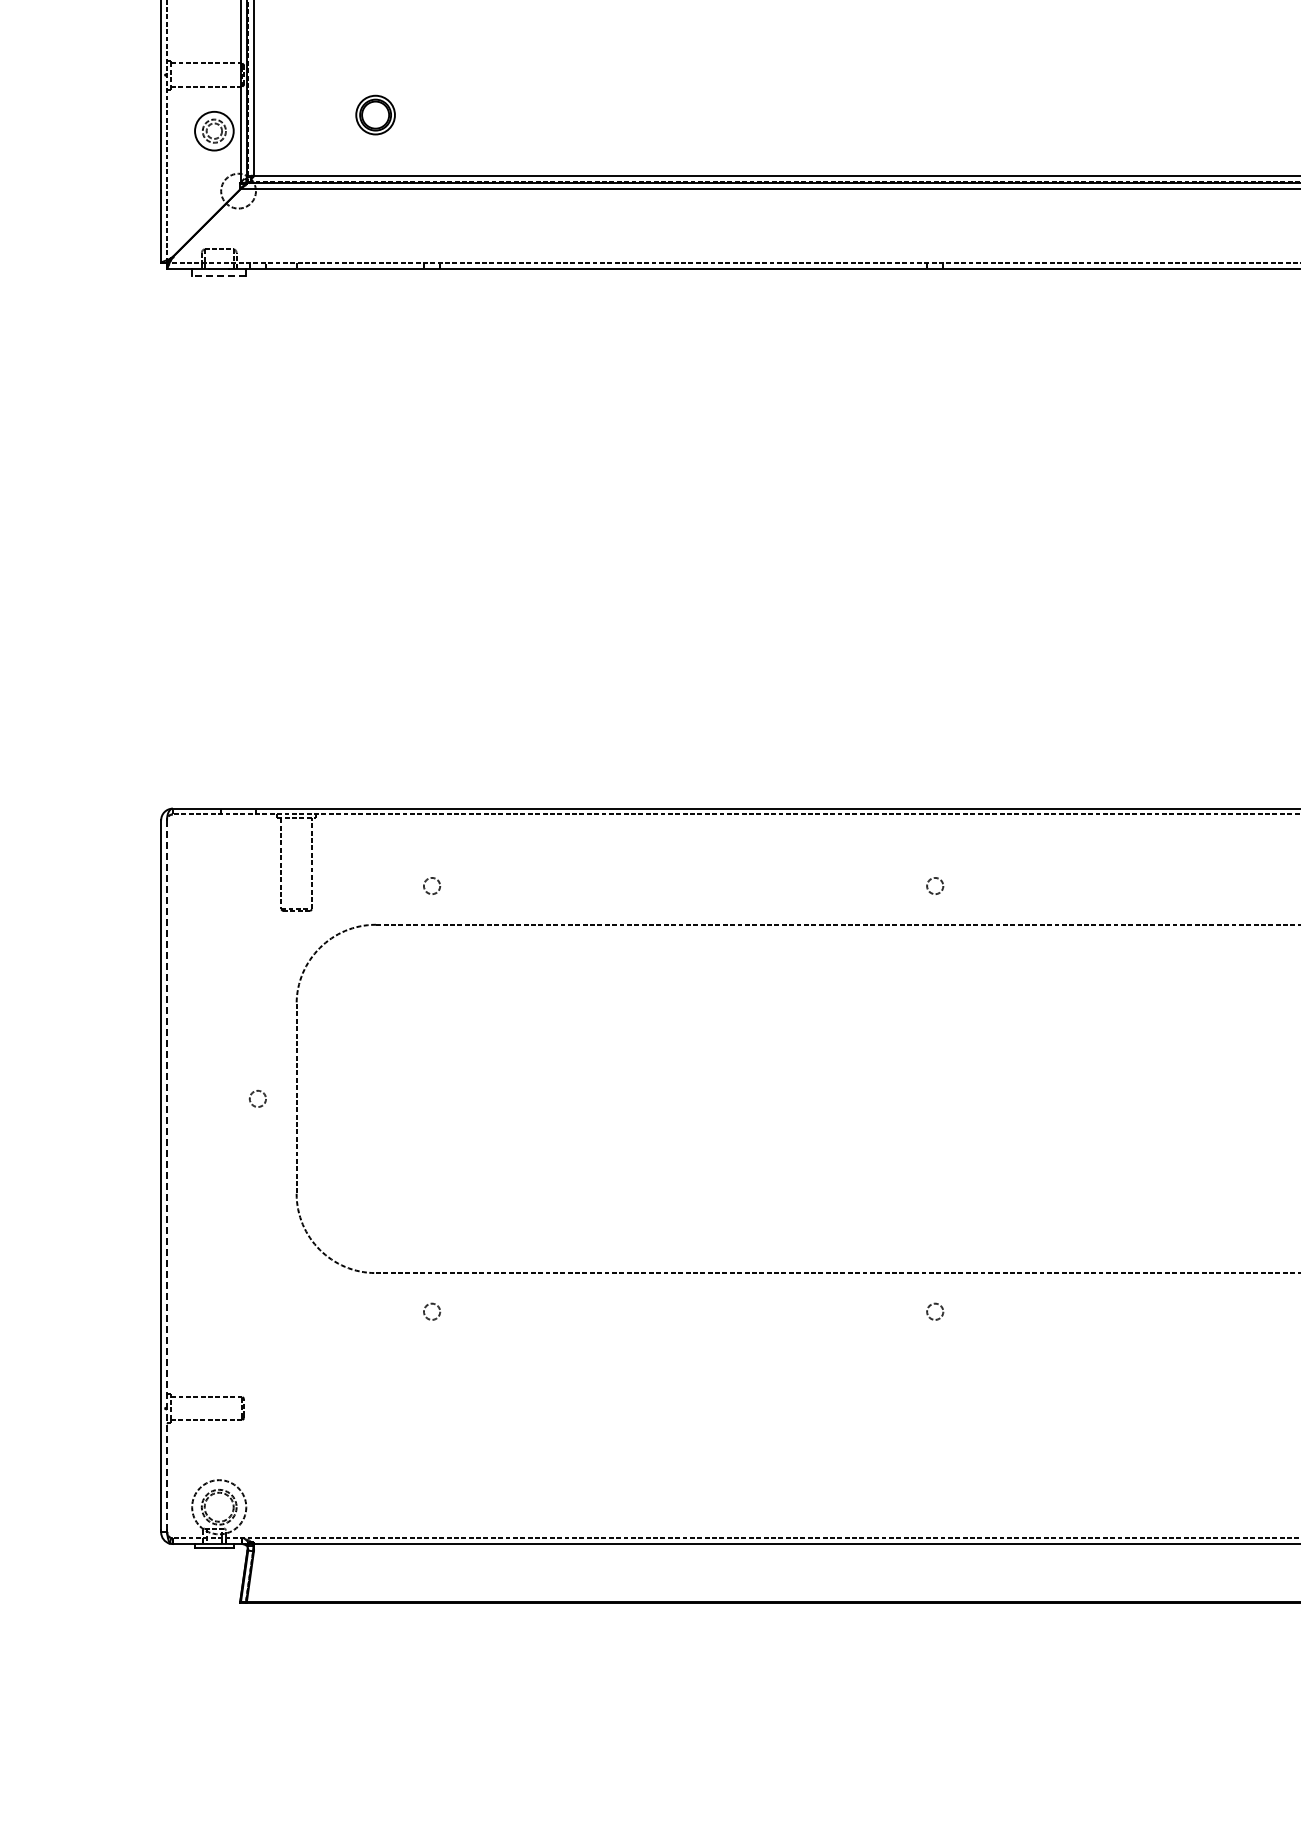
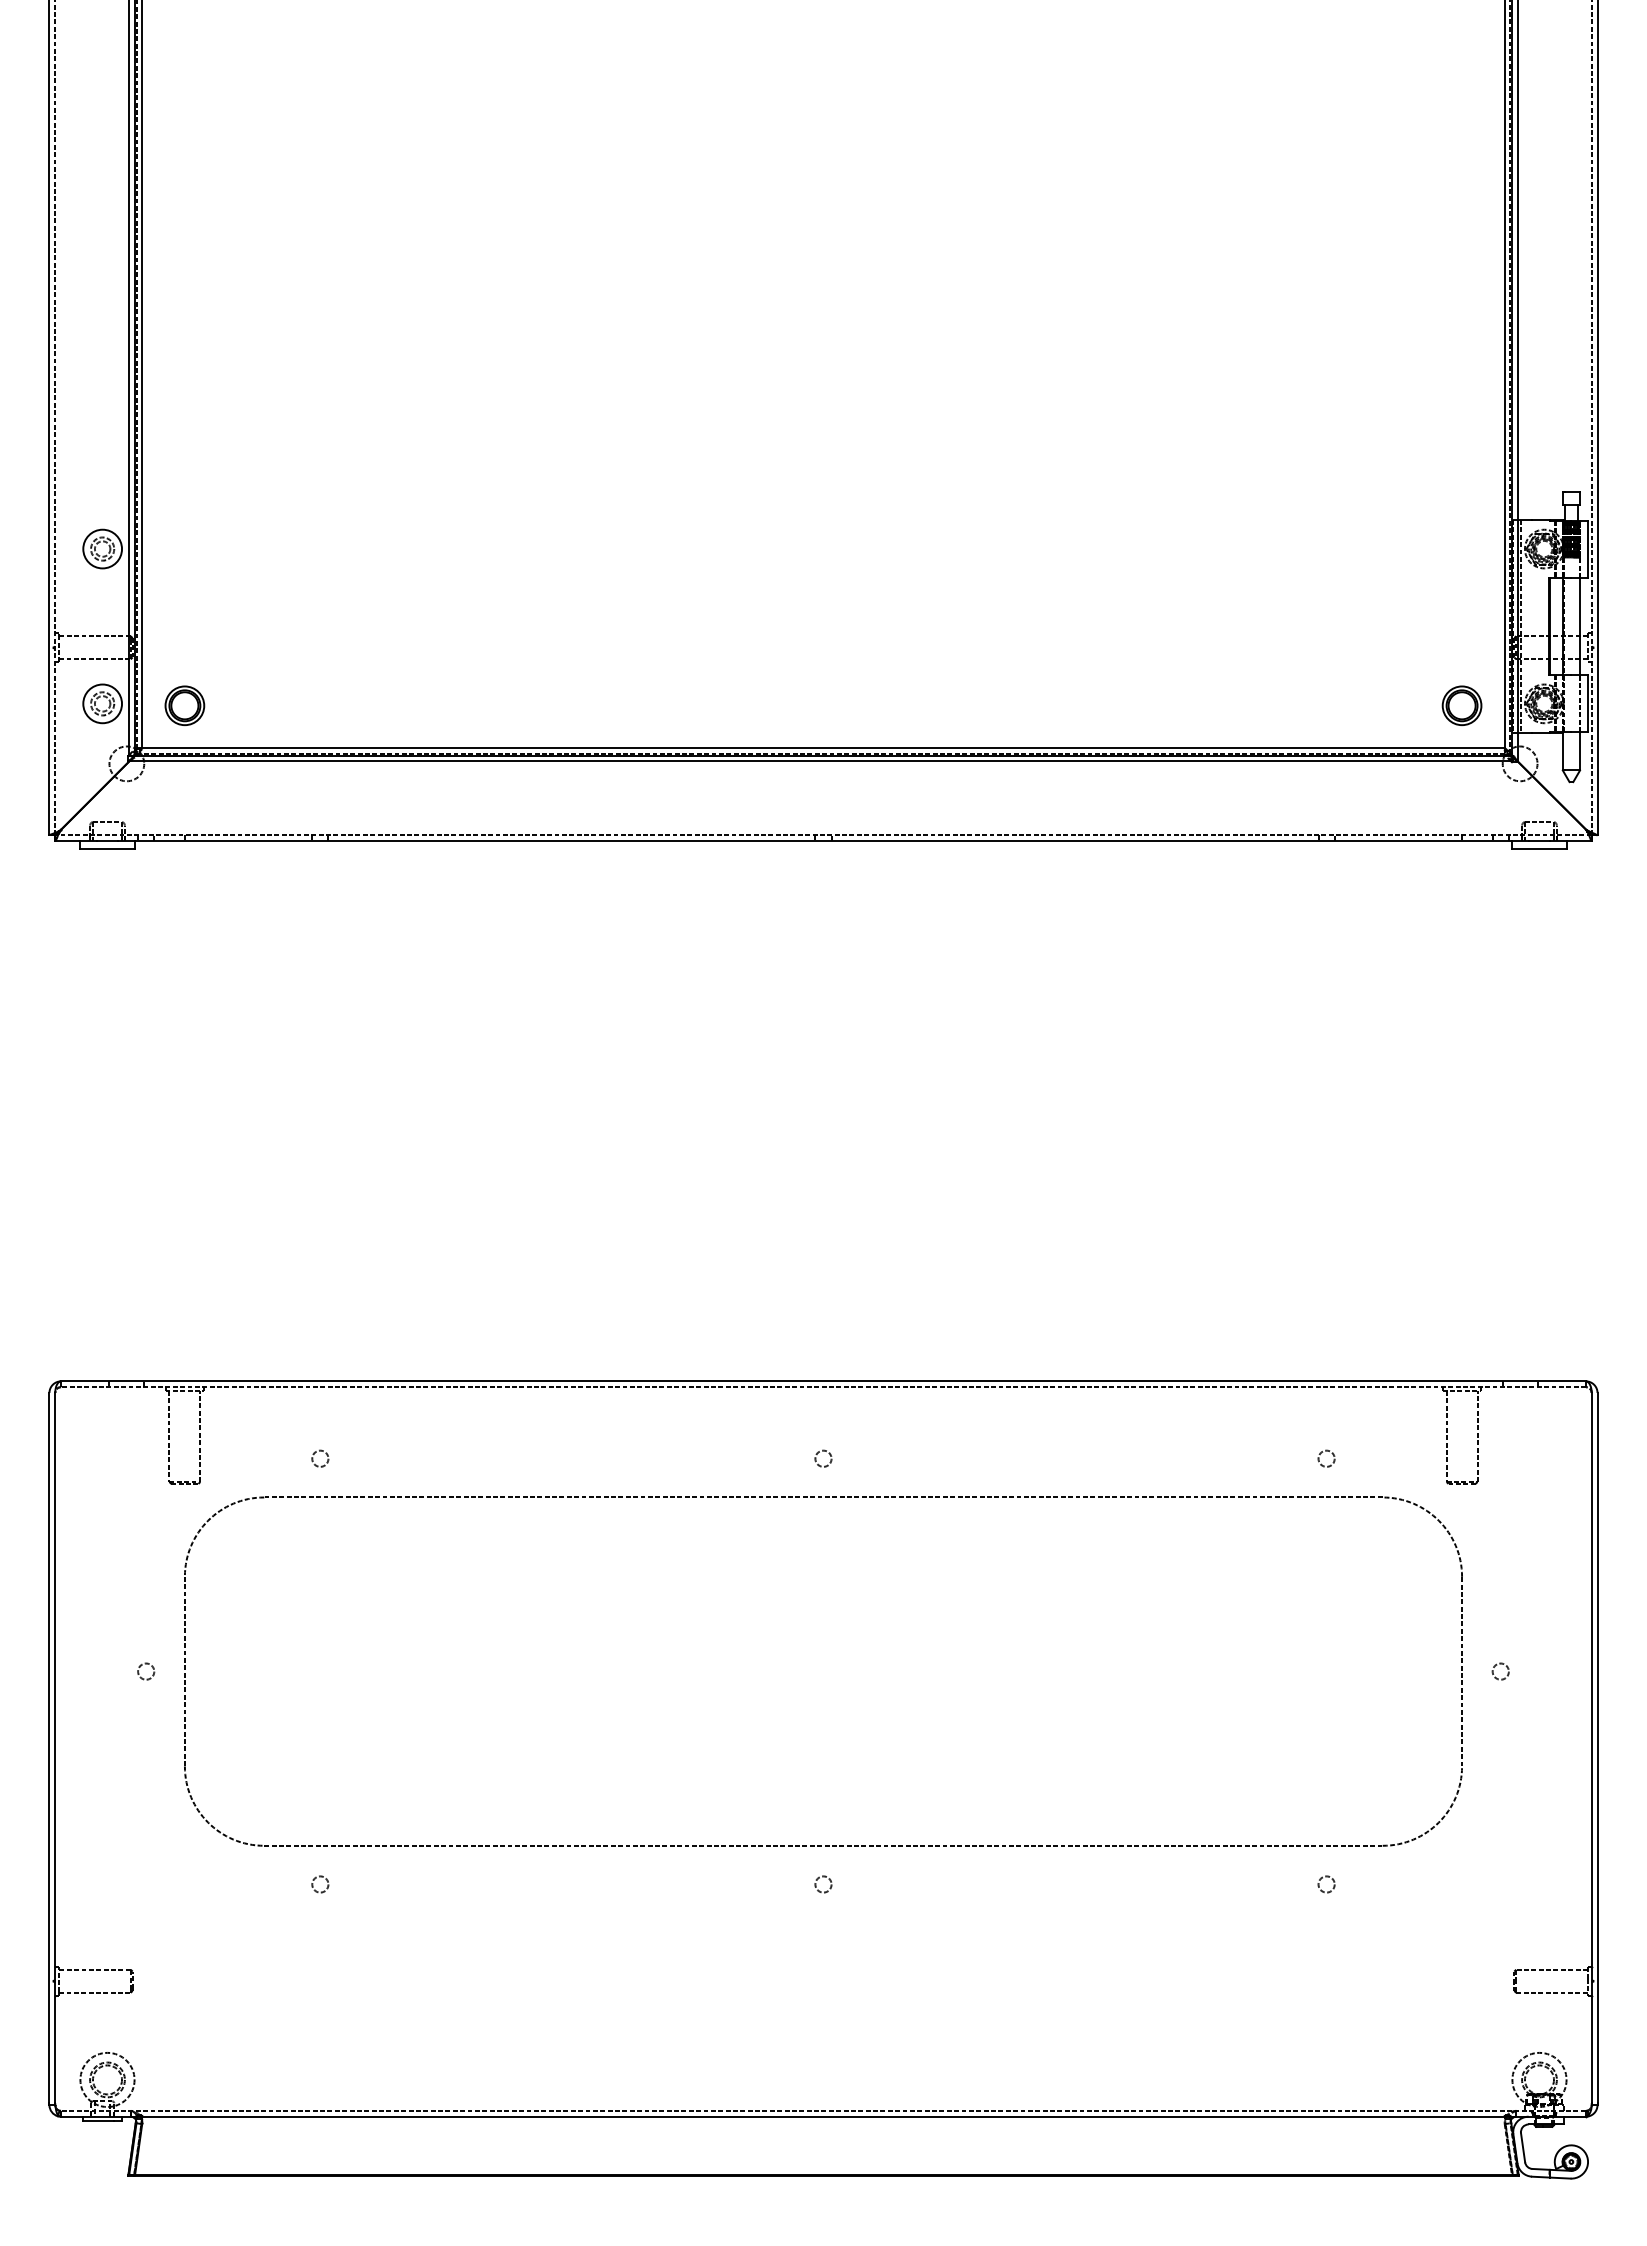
part: (375, 114) -> (184, 705), moved
line: (219, 276) -> (107, 849), dashed -> solid
line: (167, 1175) -> (55, 1748), dashed -> solid

